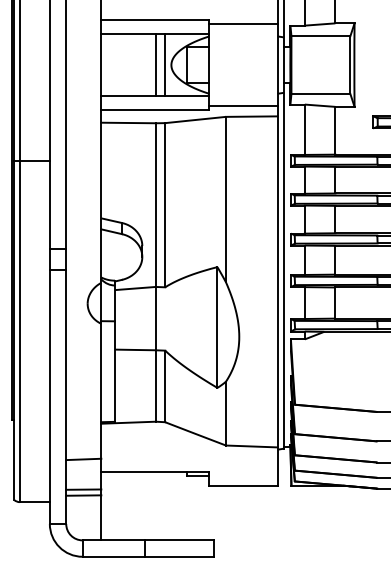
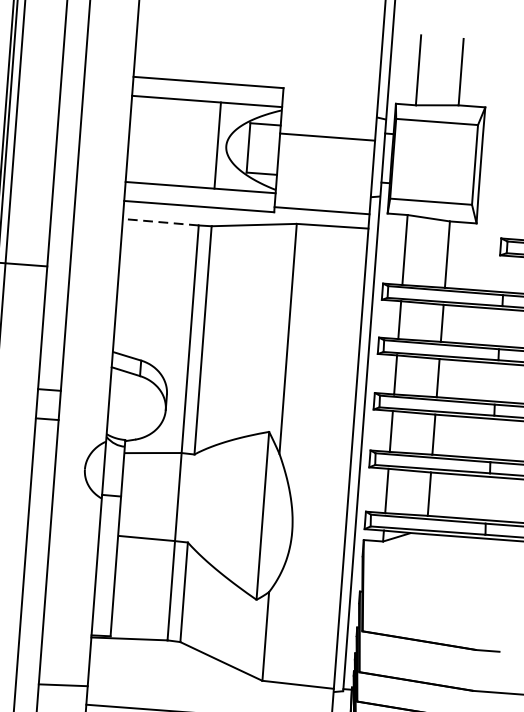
line: (243, 24) -> (327, 137), moved
line: (155, 65) -> (204, 145), removed
line: (128, 122) -> (160, 221), solid -> dashed

